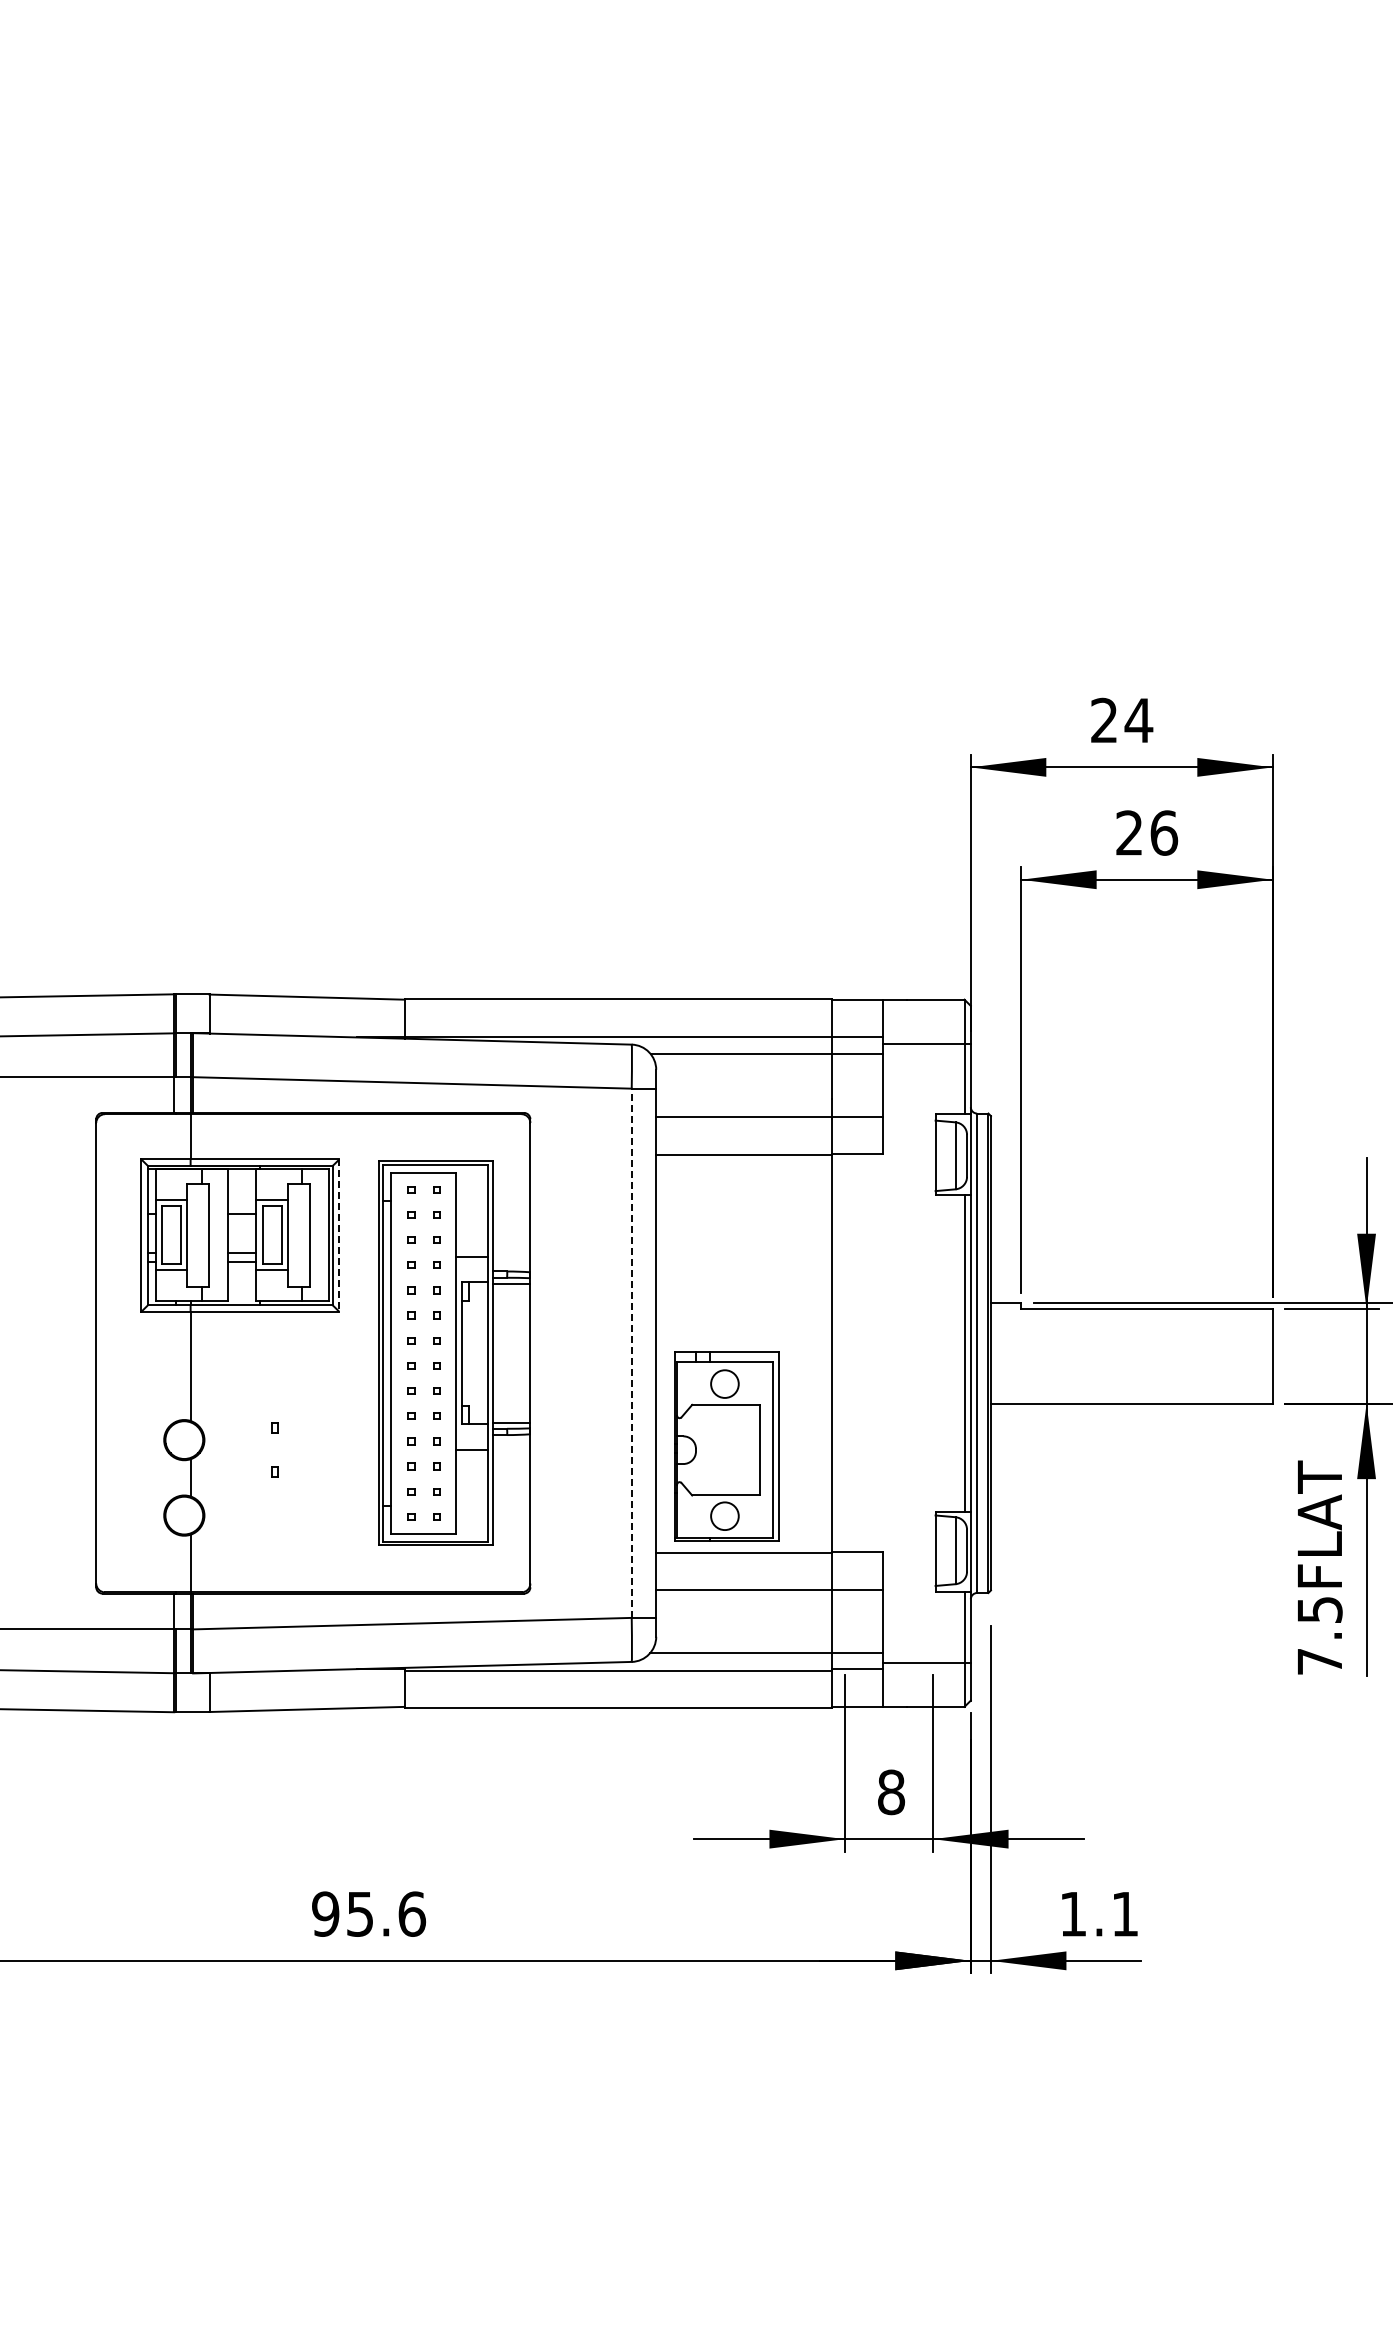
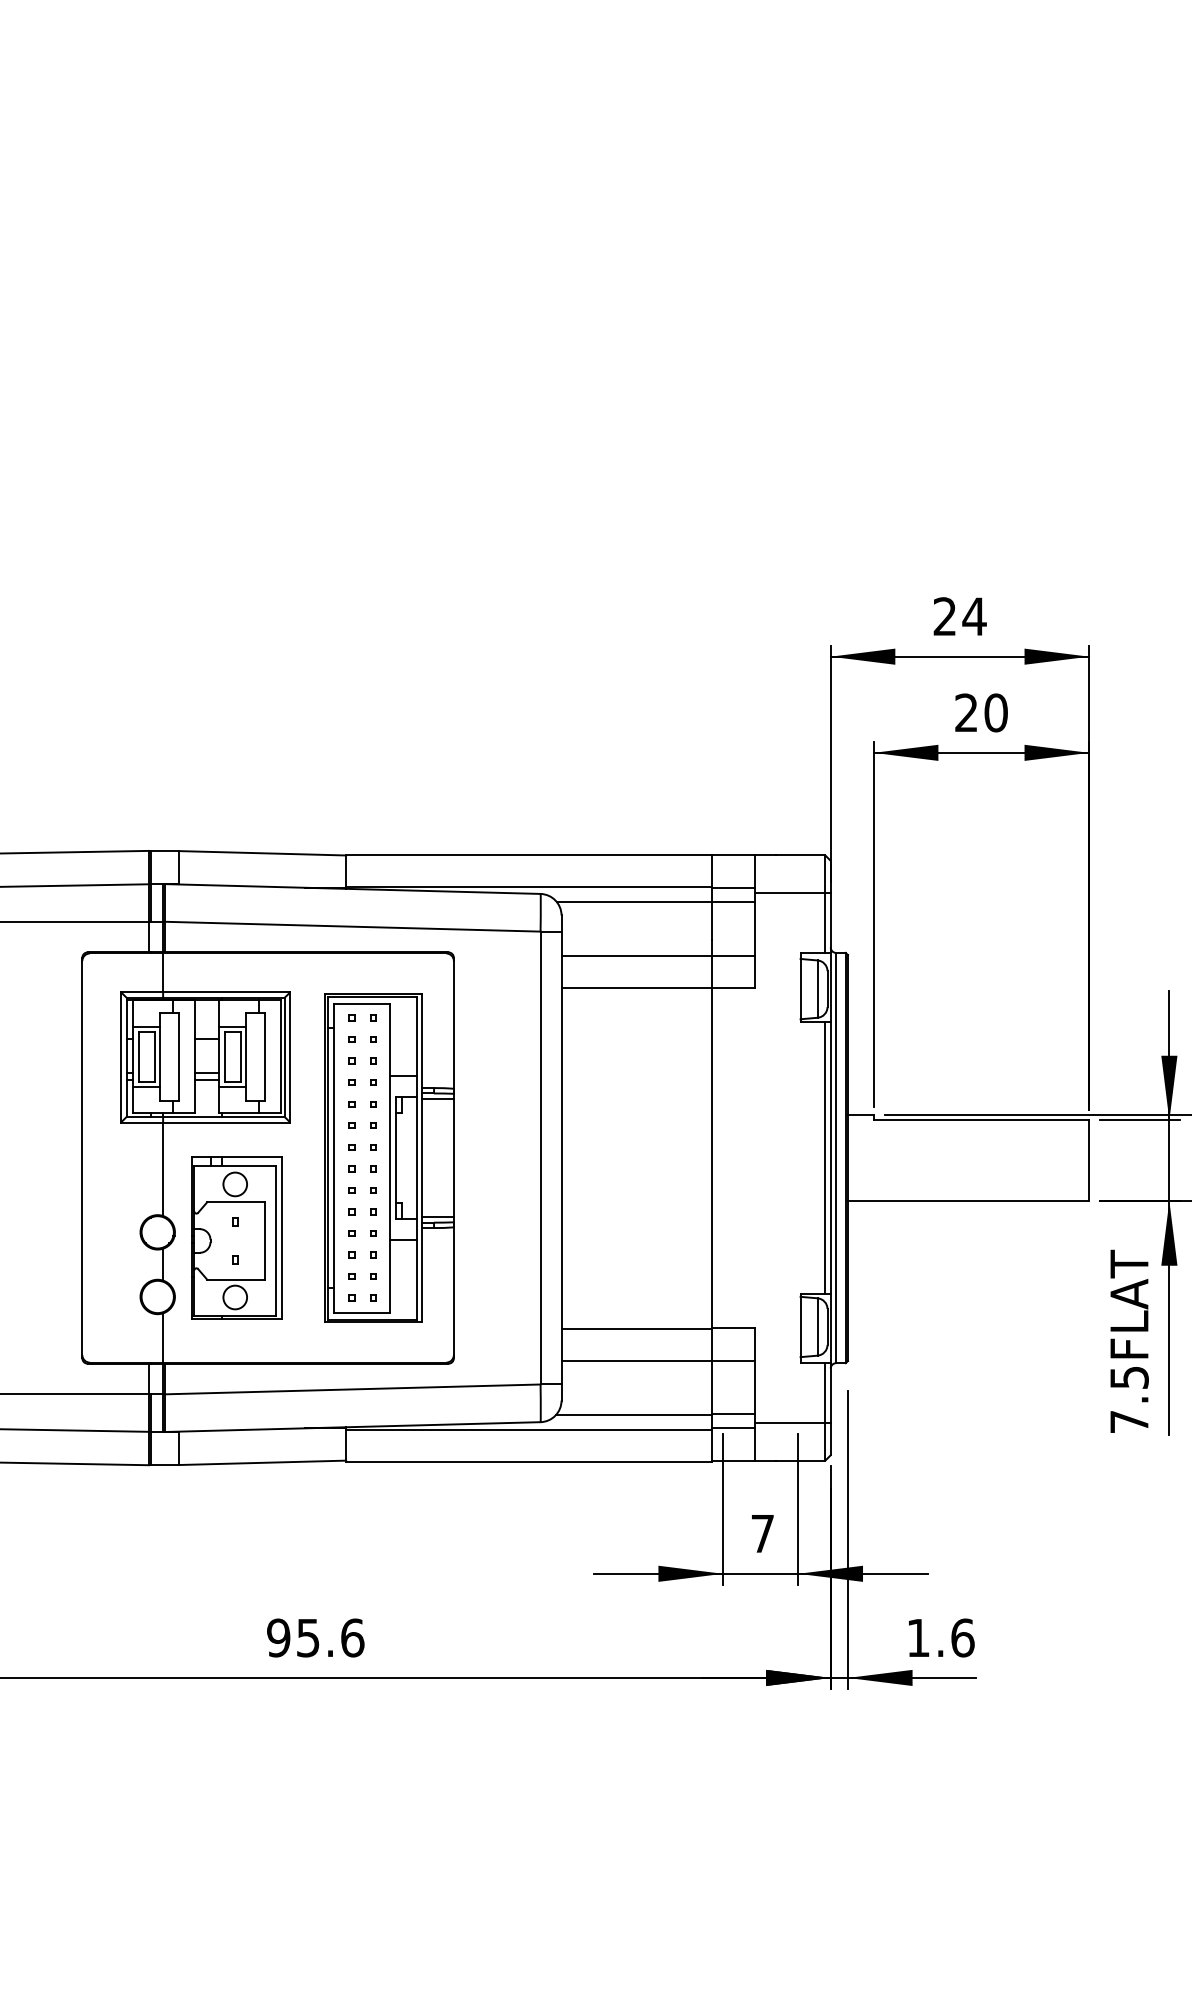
text: (1164, 832) -> (996, 712), 26 -> 20
line: (339, 1236) -> (290, 1058), dashed -> solid
line: (631, 1353) -> (540, 1158), dashed -> solid
part: (726, 1446) -> (236, 1237), moved
text: (891, 1792) -> (762, 1533), 8 -> 7
text: (1125, 1913) -> (963, 1637), 1.1 -> 1.6

